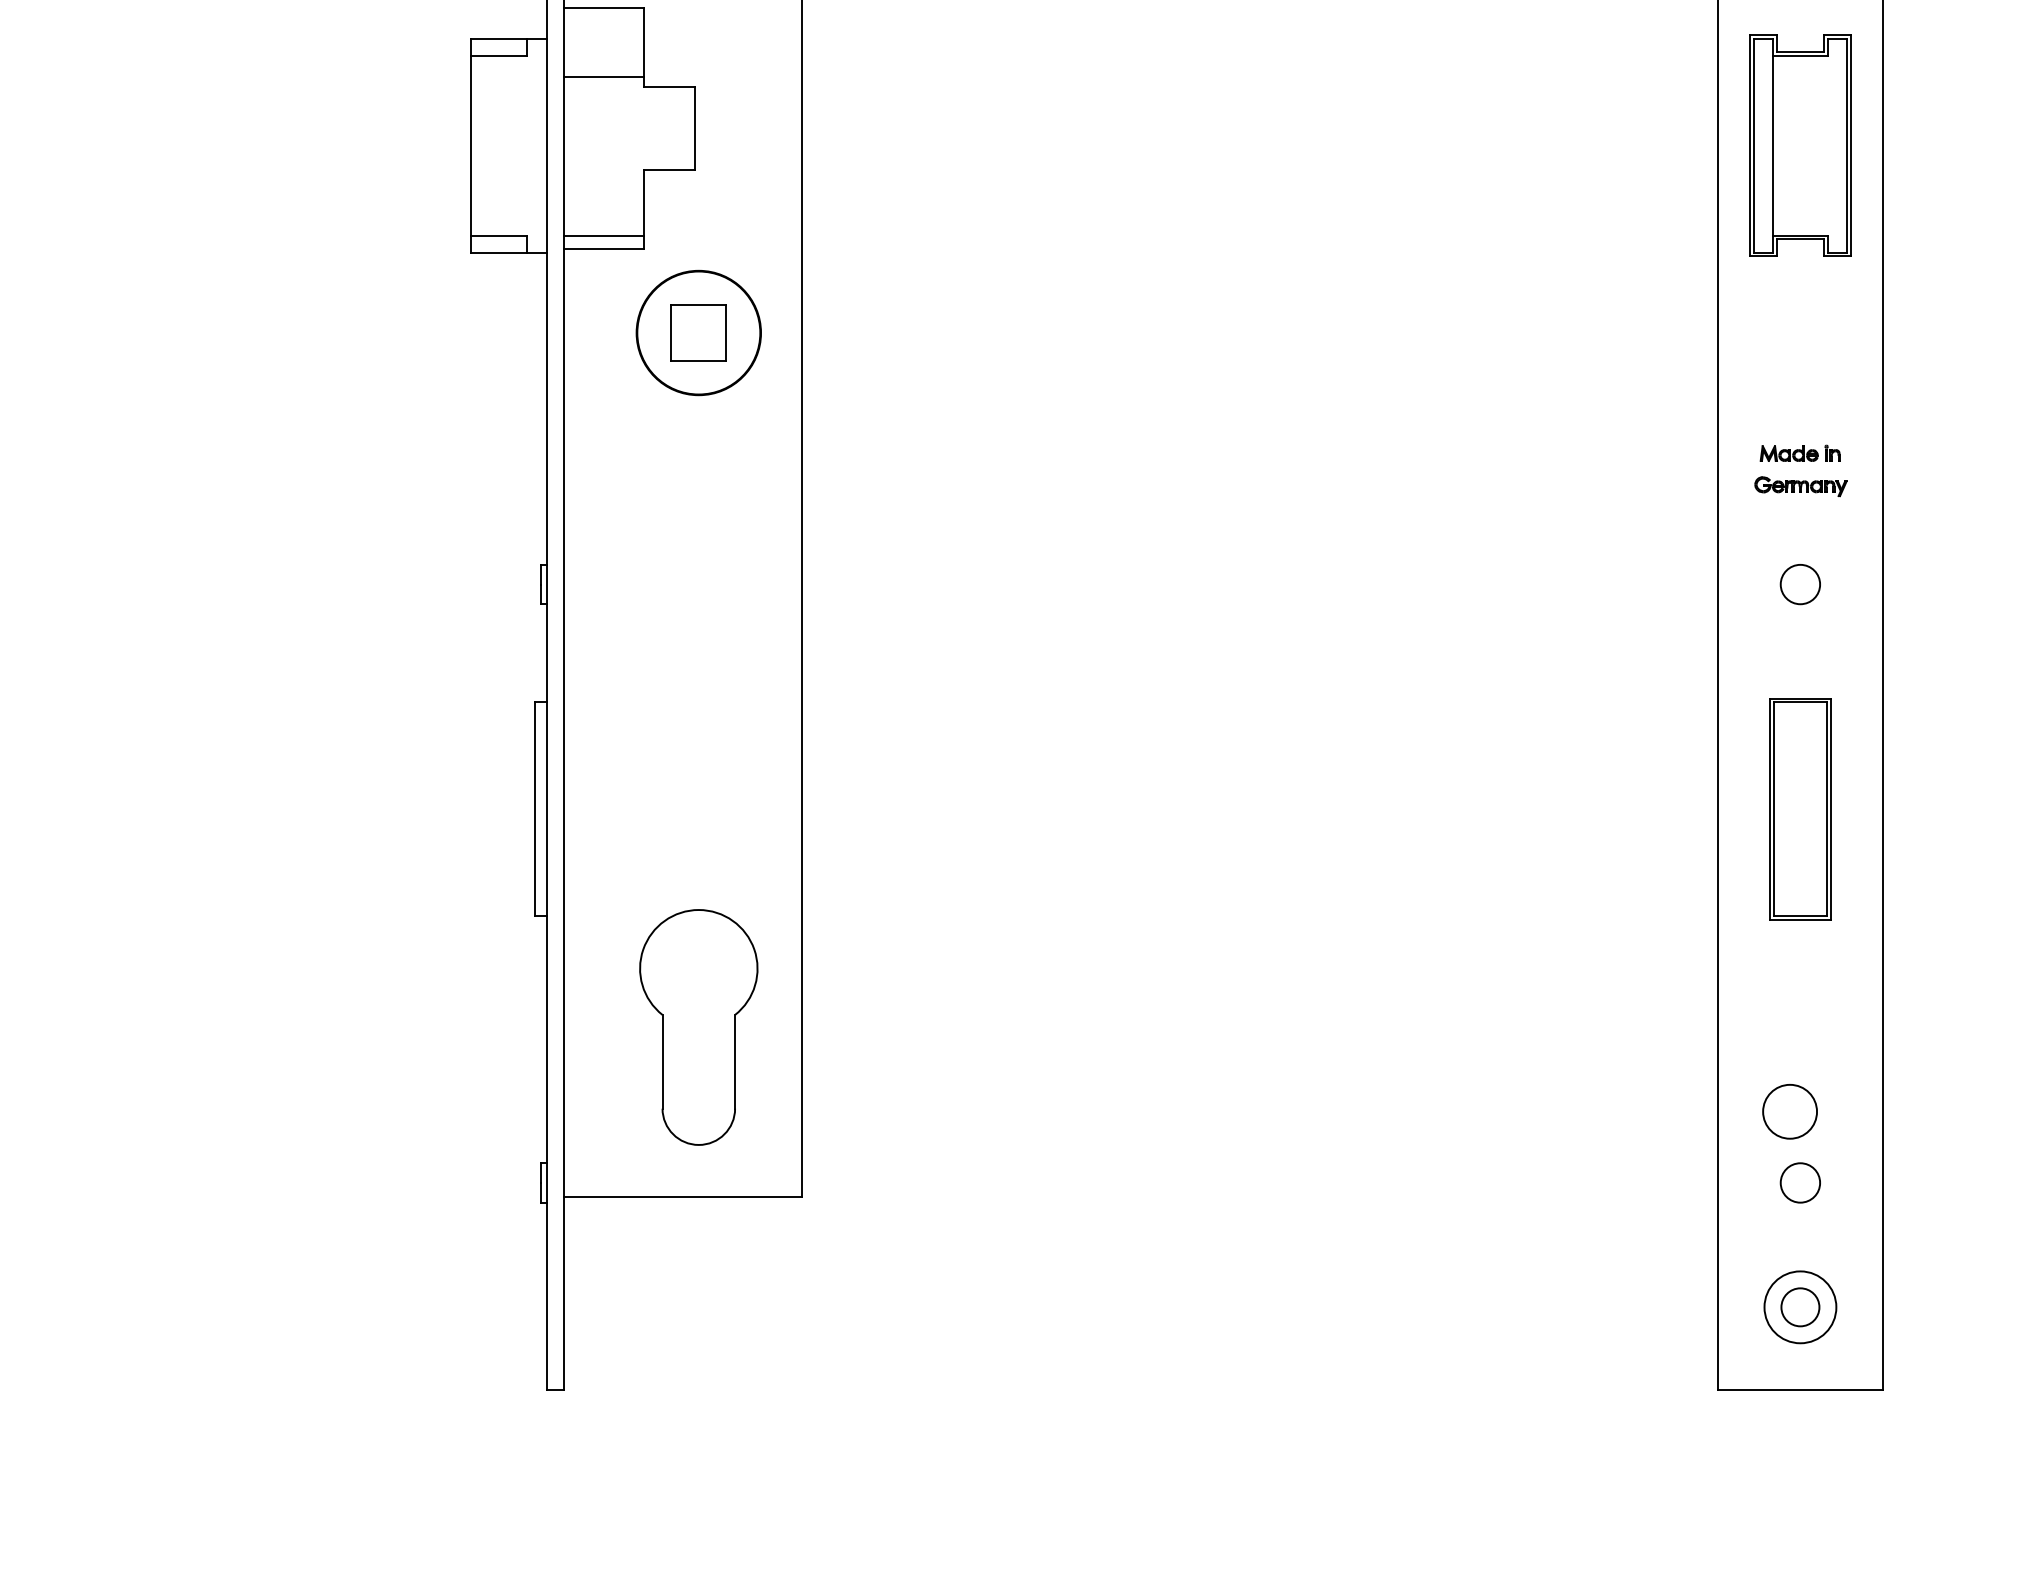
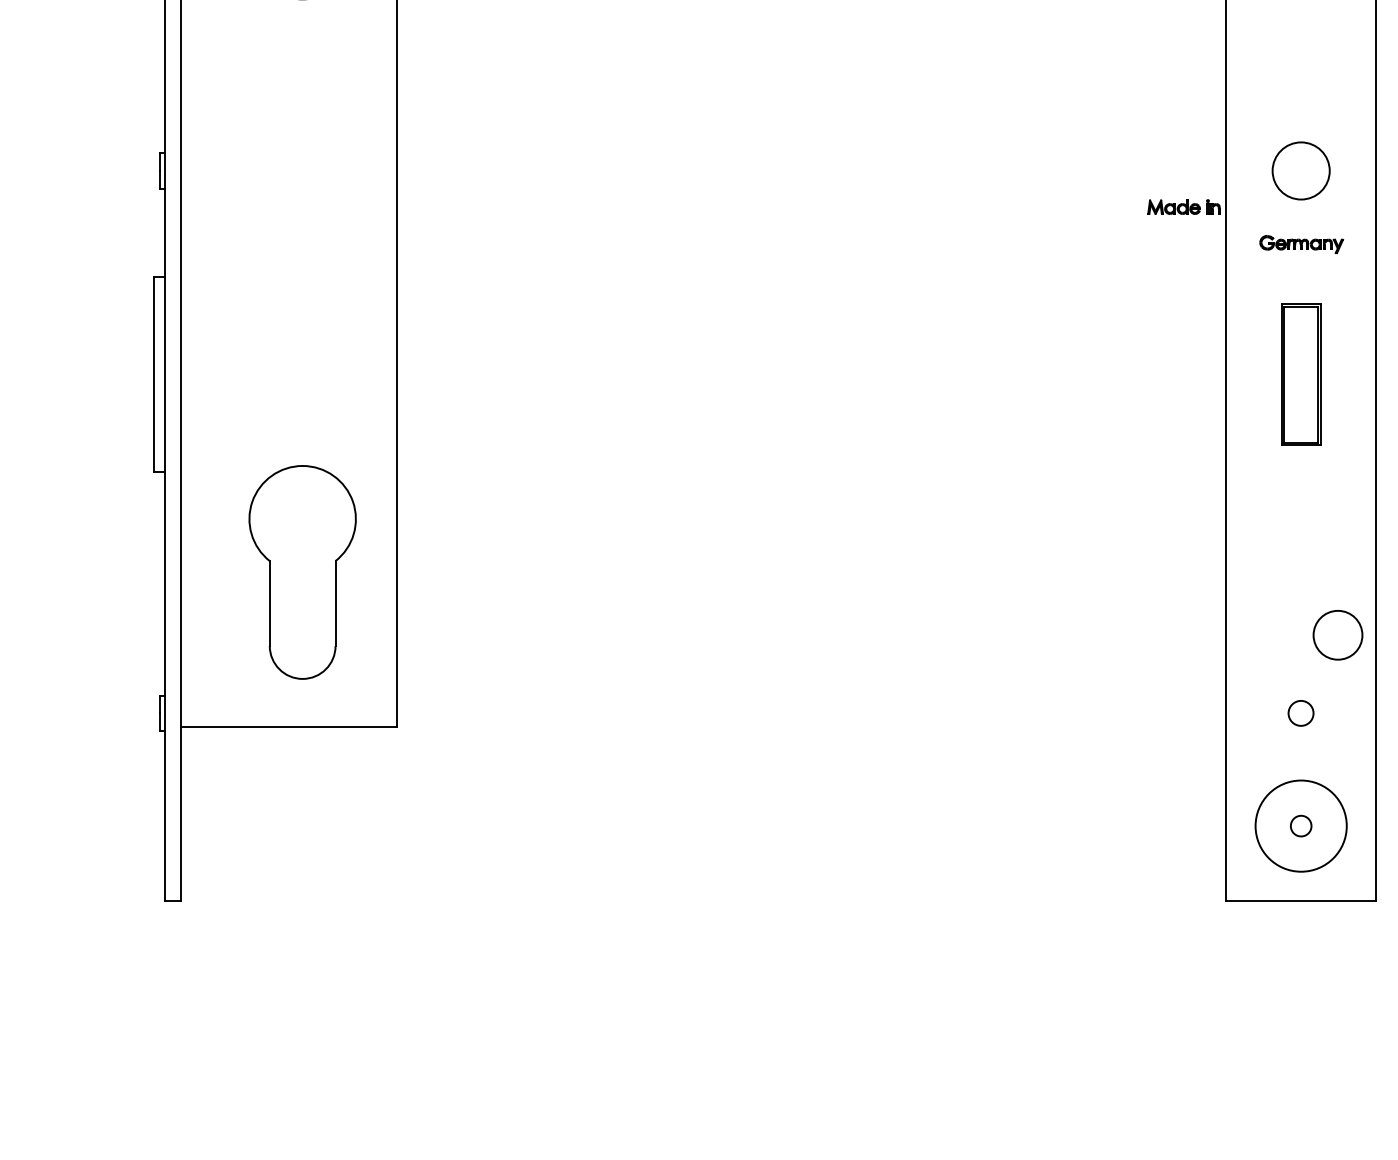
part: (1799, 452) -> (1183, 206), moved
part: (1800, 486) -> (1301, 244), moved
circle: (1800, 584) -> (1301, 170), size x1.6
part: (1800, 809) -> (1301, 374), size x0.7
circle: (1789, 1111) -> (1337, 635), moved
circle: (1799, 1182) -> (1300, 712), size x0.7
circle: (1800, 1307) -> (1301, 826), size x0.6
circle: (1800, 1307) -> (1301, 826), size x1.4

